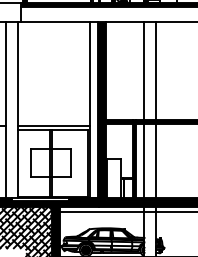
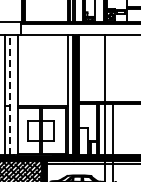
line: (155, 71) -> (112, 68), removed
line: (6, 109) -> (10, 94), solid -> dashed

